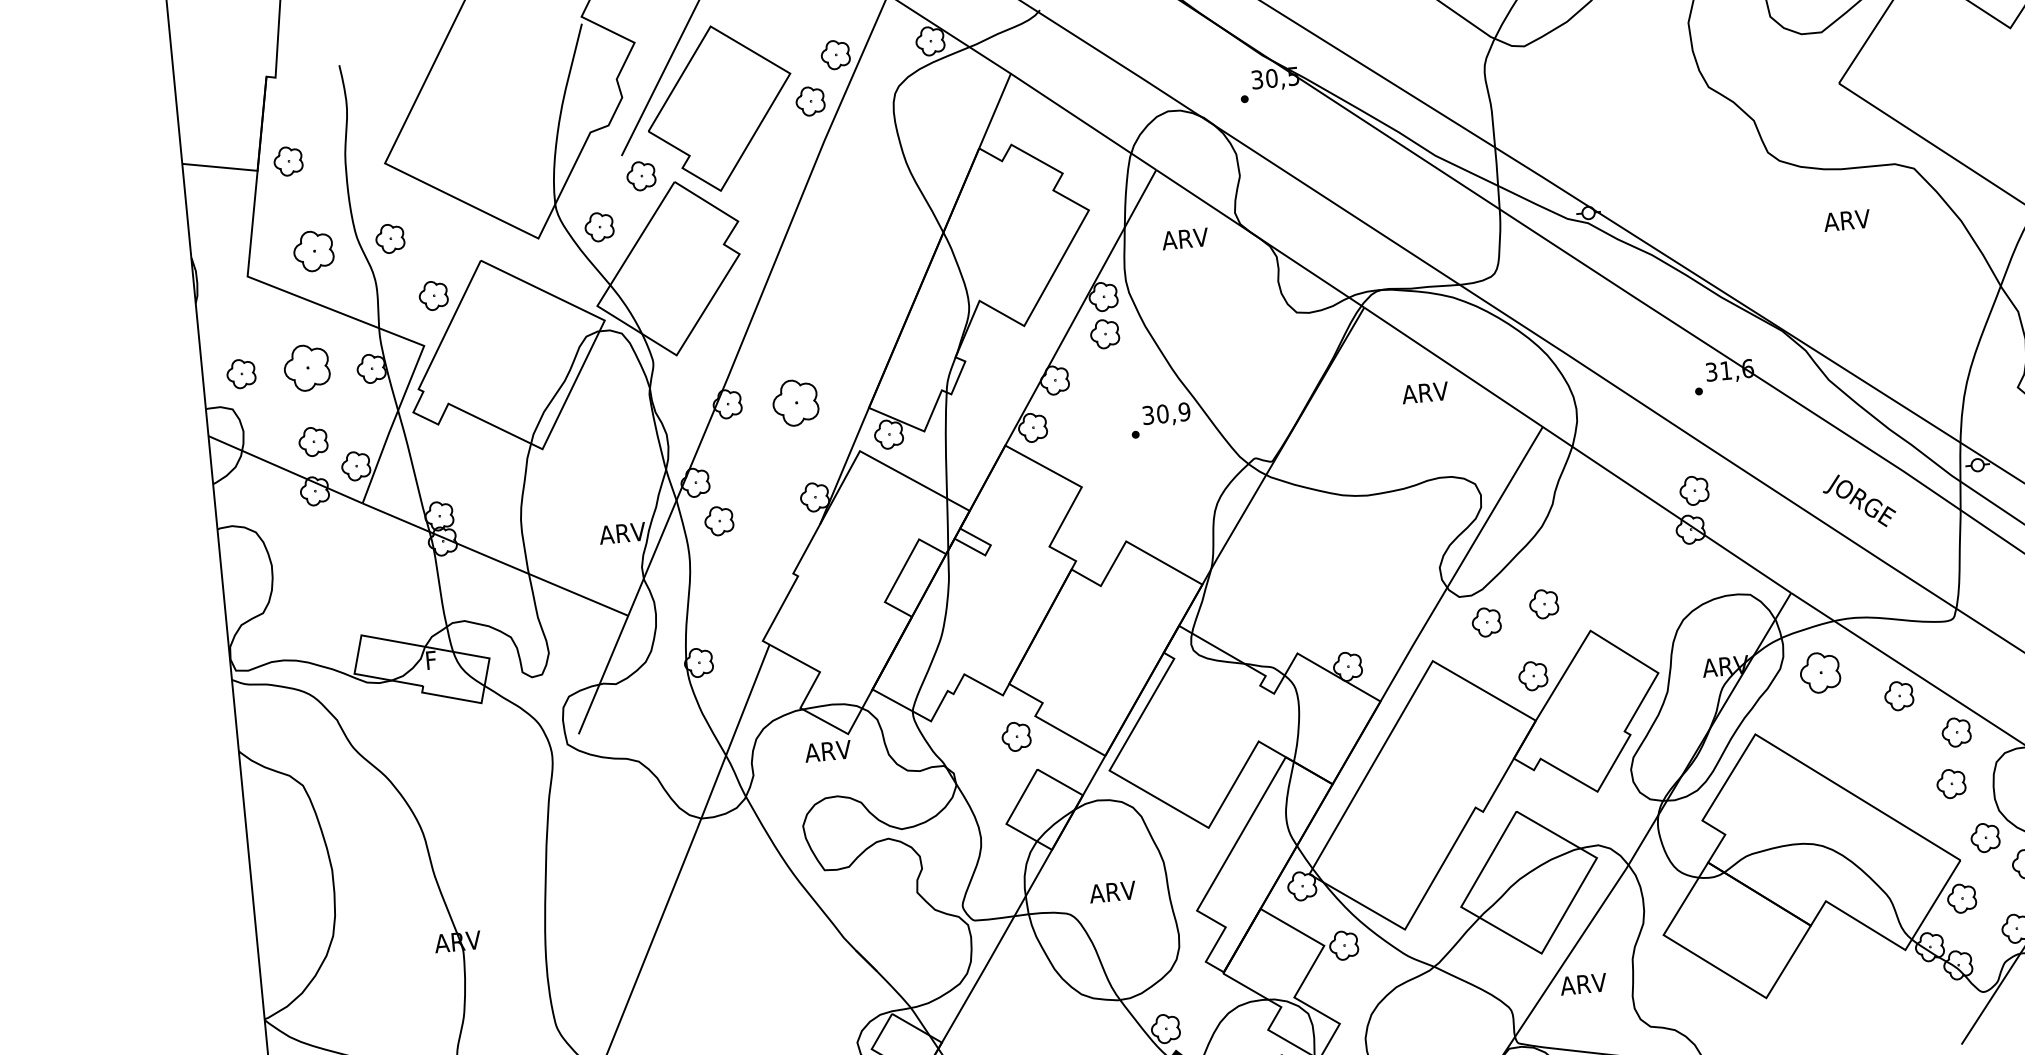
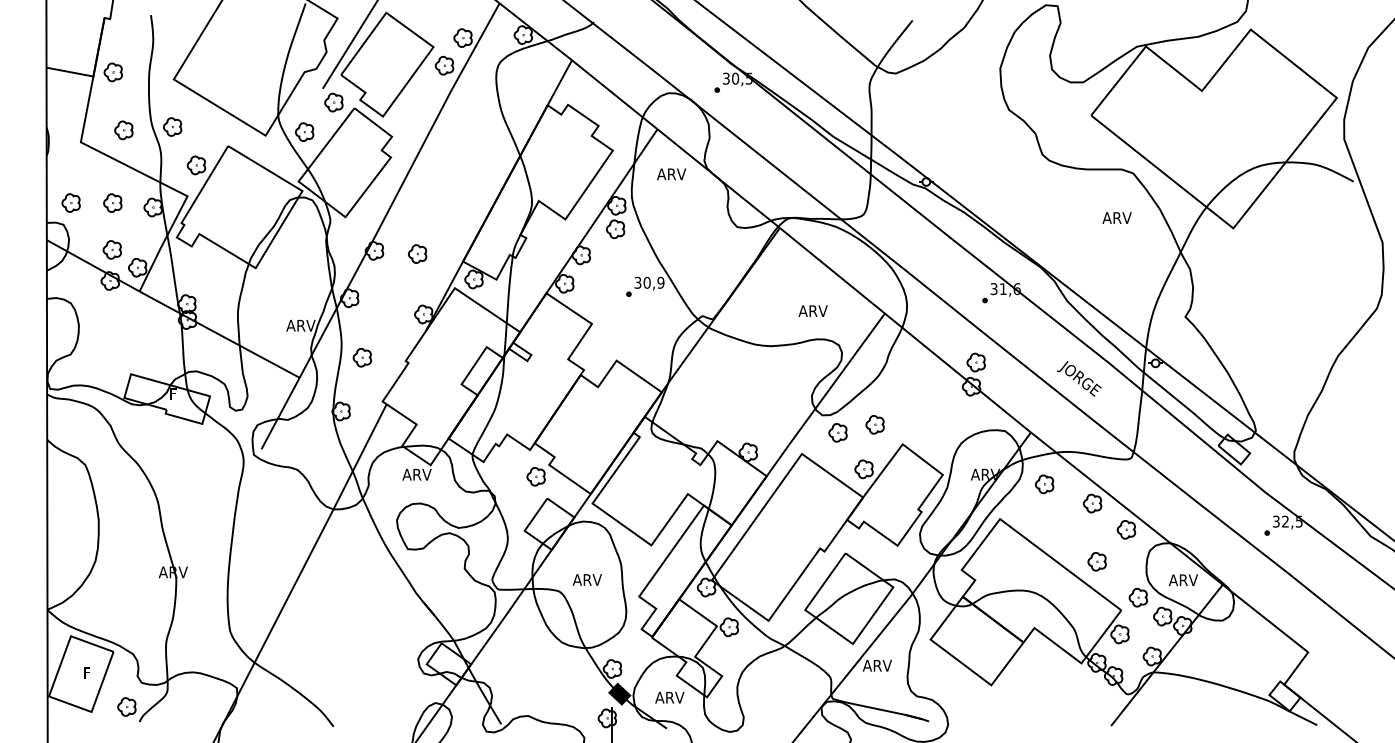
text: (1845, 219) -> (1116, 217), moved
part: (313, 251) -> (123, 130), size x0.71
part: (306, 366) -> (112, 202), size x0.62
text: (1424, 391) -> (812, 310), moved
part: (795, 401) -> (417, 253), size x0.62
part: (717, 520) -> (361, 357), moved
part: (1820, 673) -> (1044, 484), size x0.71
part: (1950, 783) -> (1096, 561), moved

